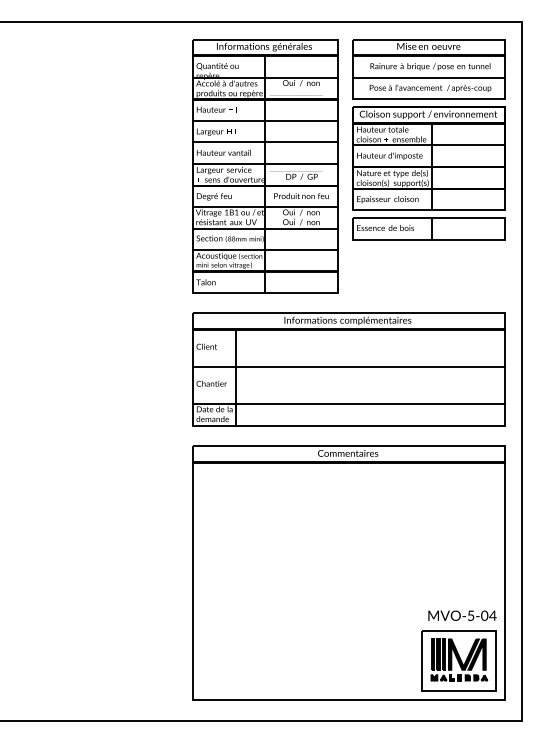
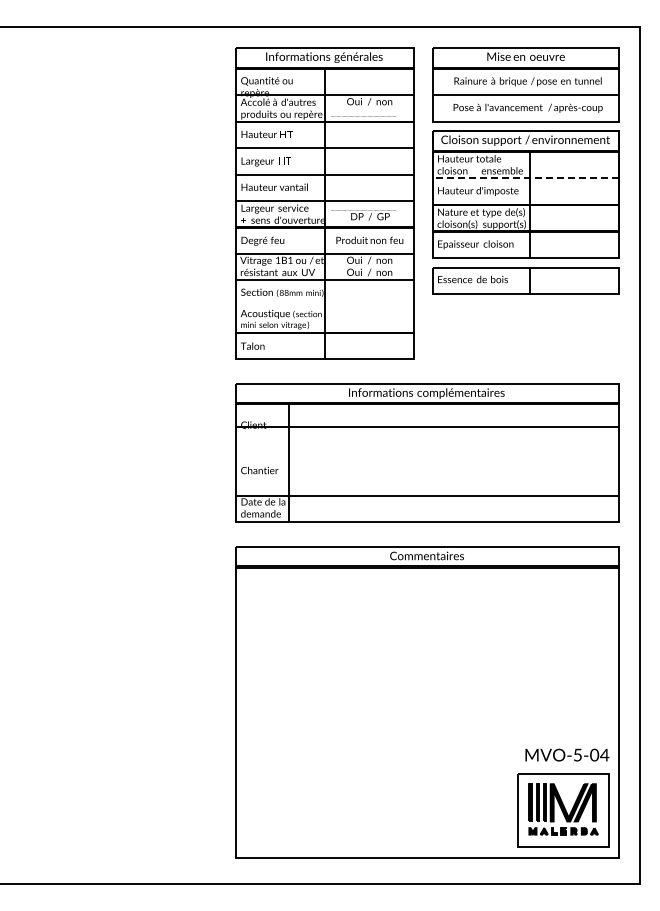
line: (428, 145) -> (525, 178), solid -> dashed
line: (265, 250) -> (325, 306), removed
line: (348, 367) -> (427, 427), moved

